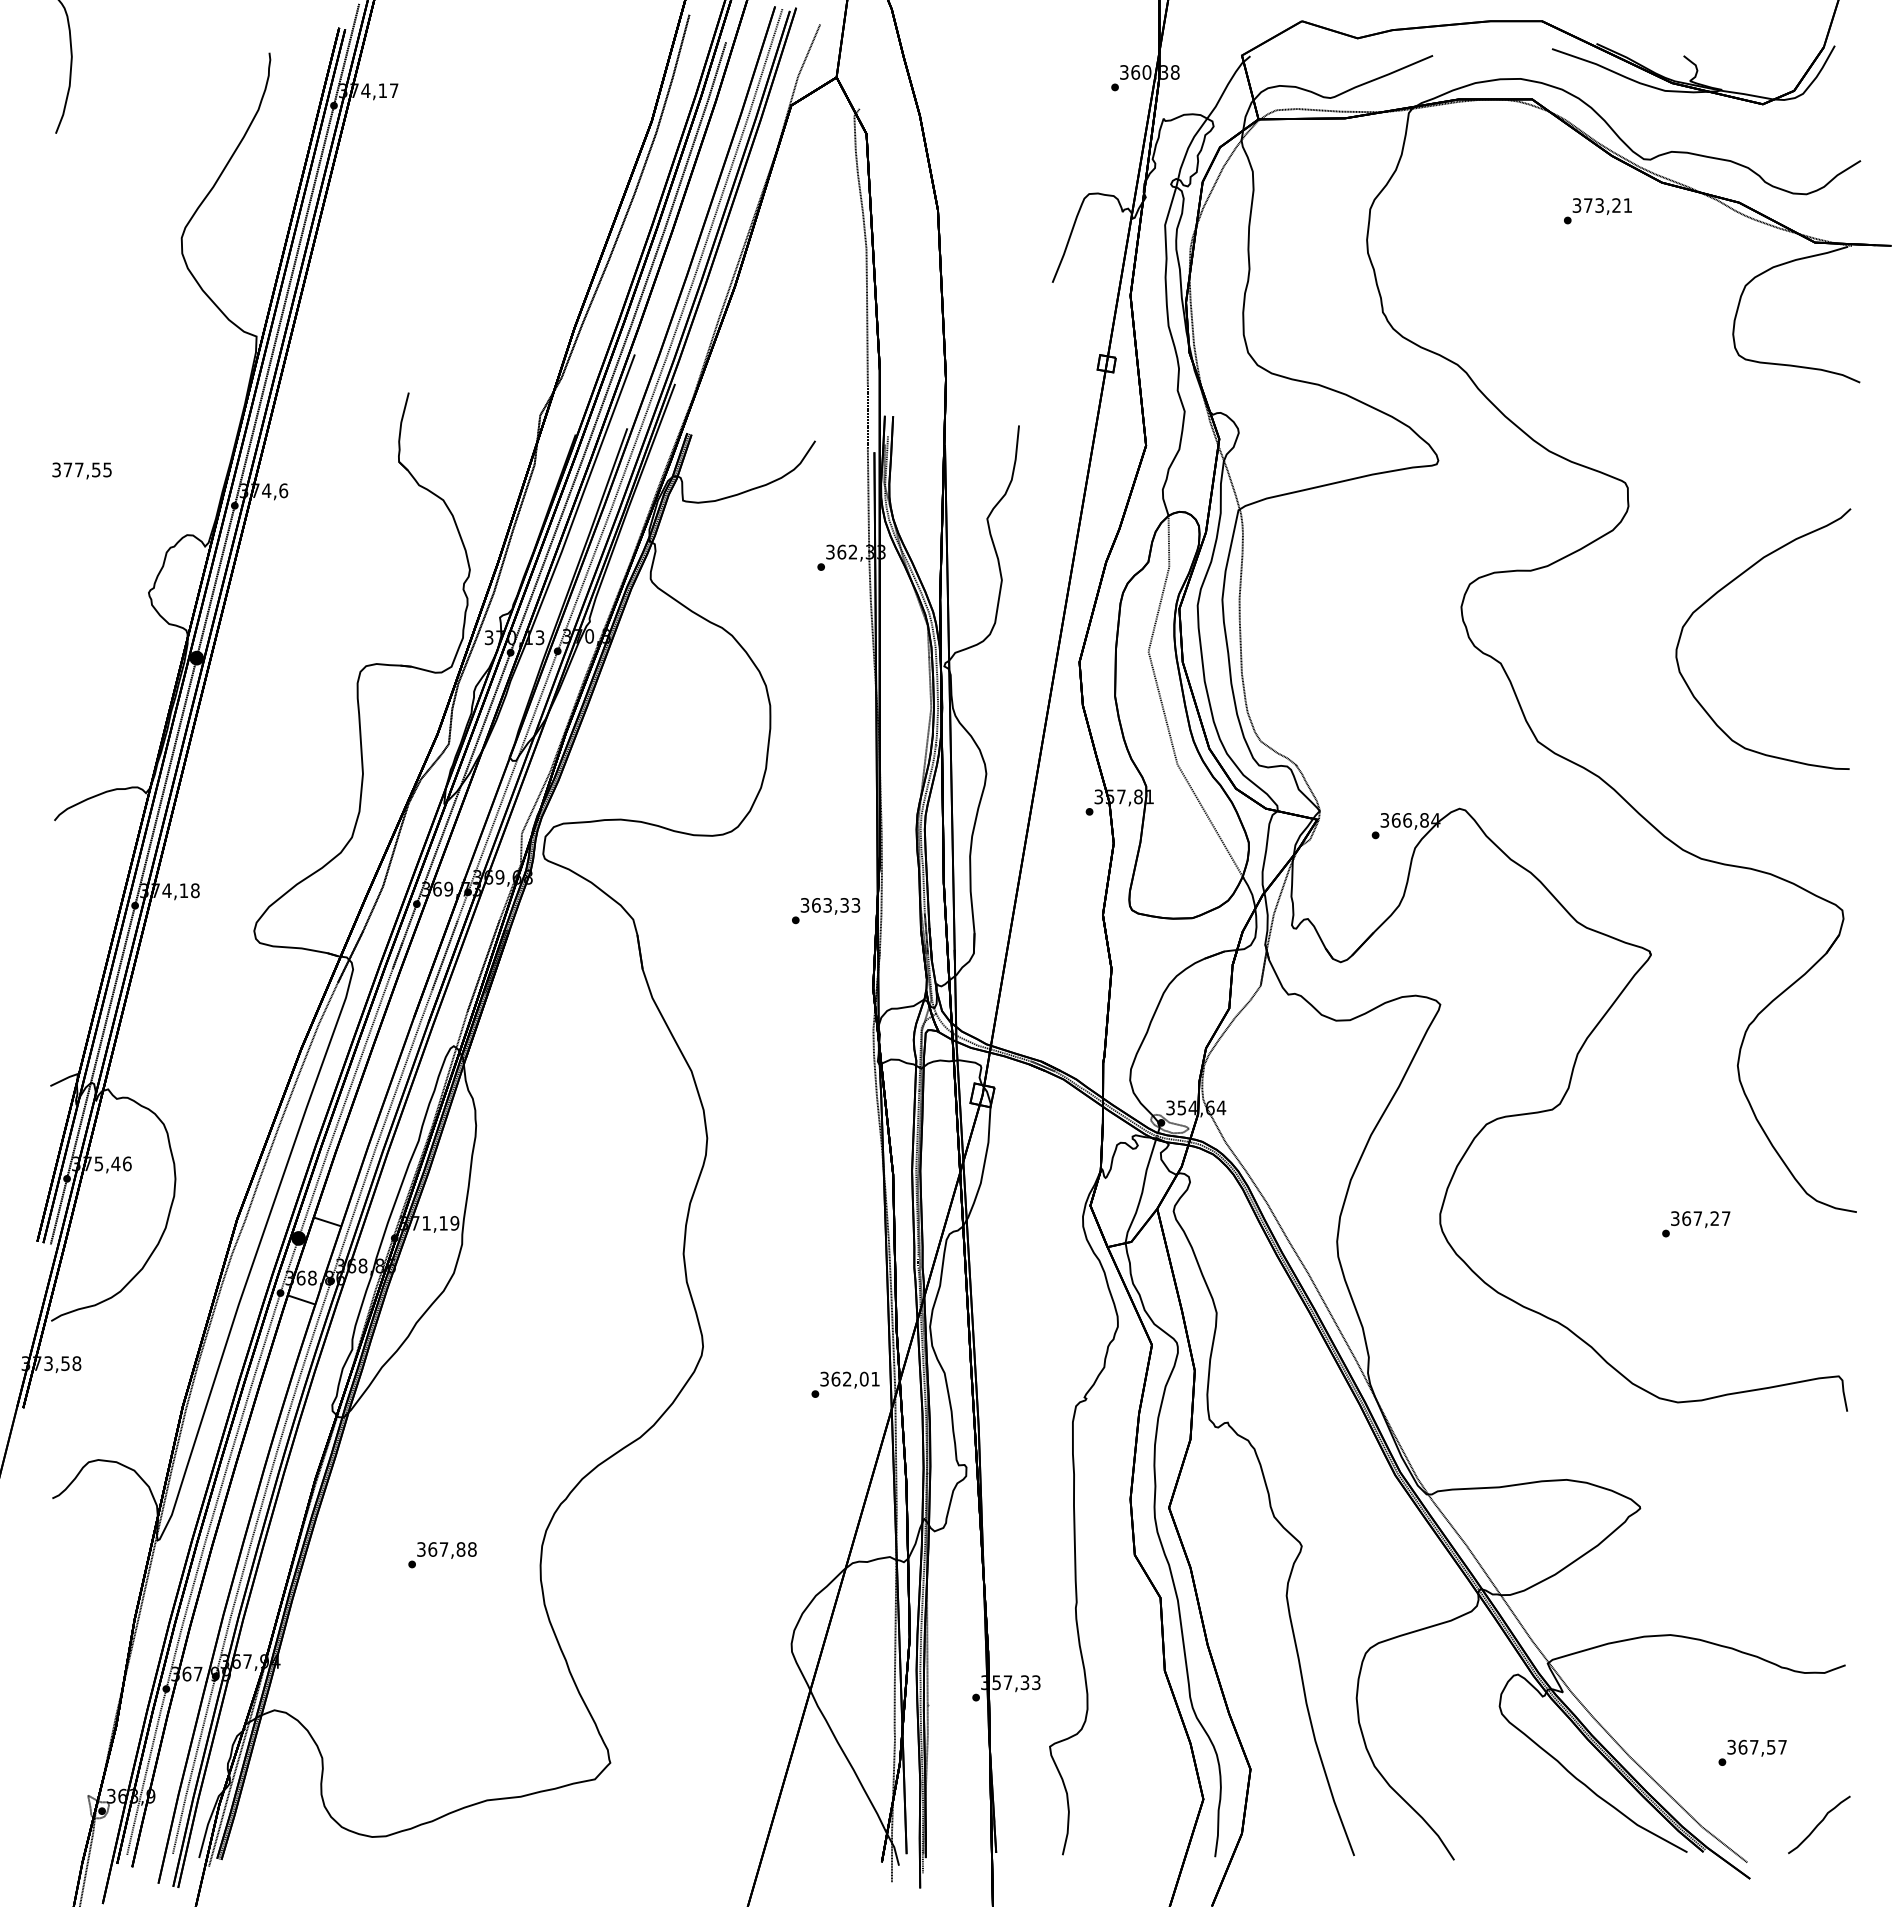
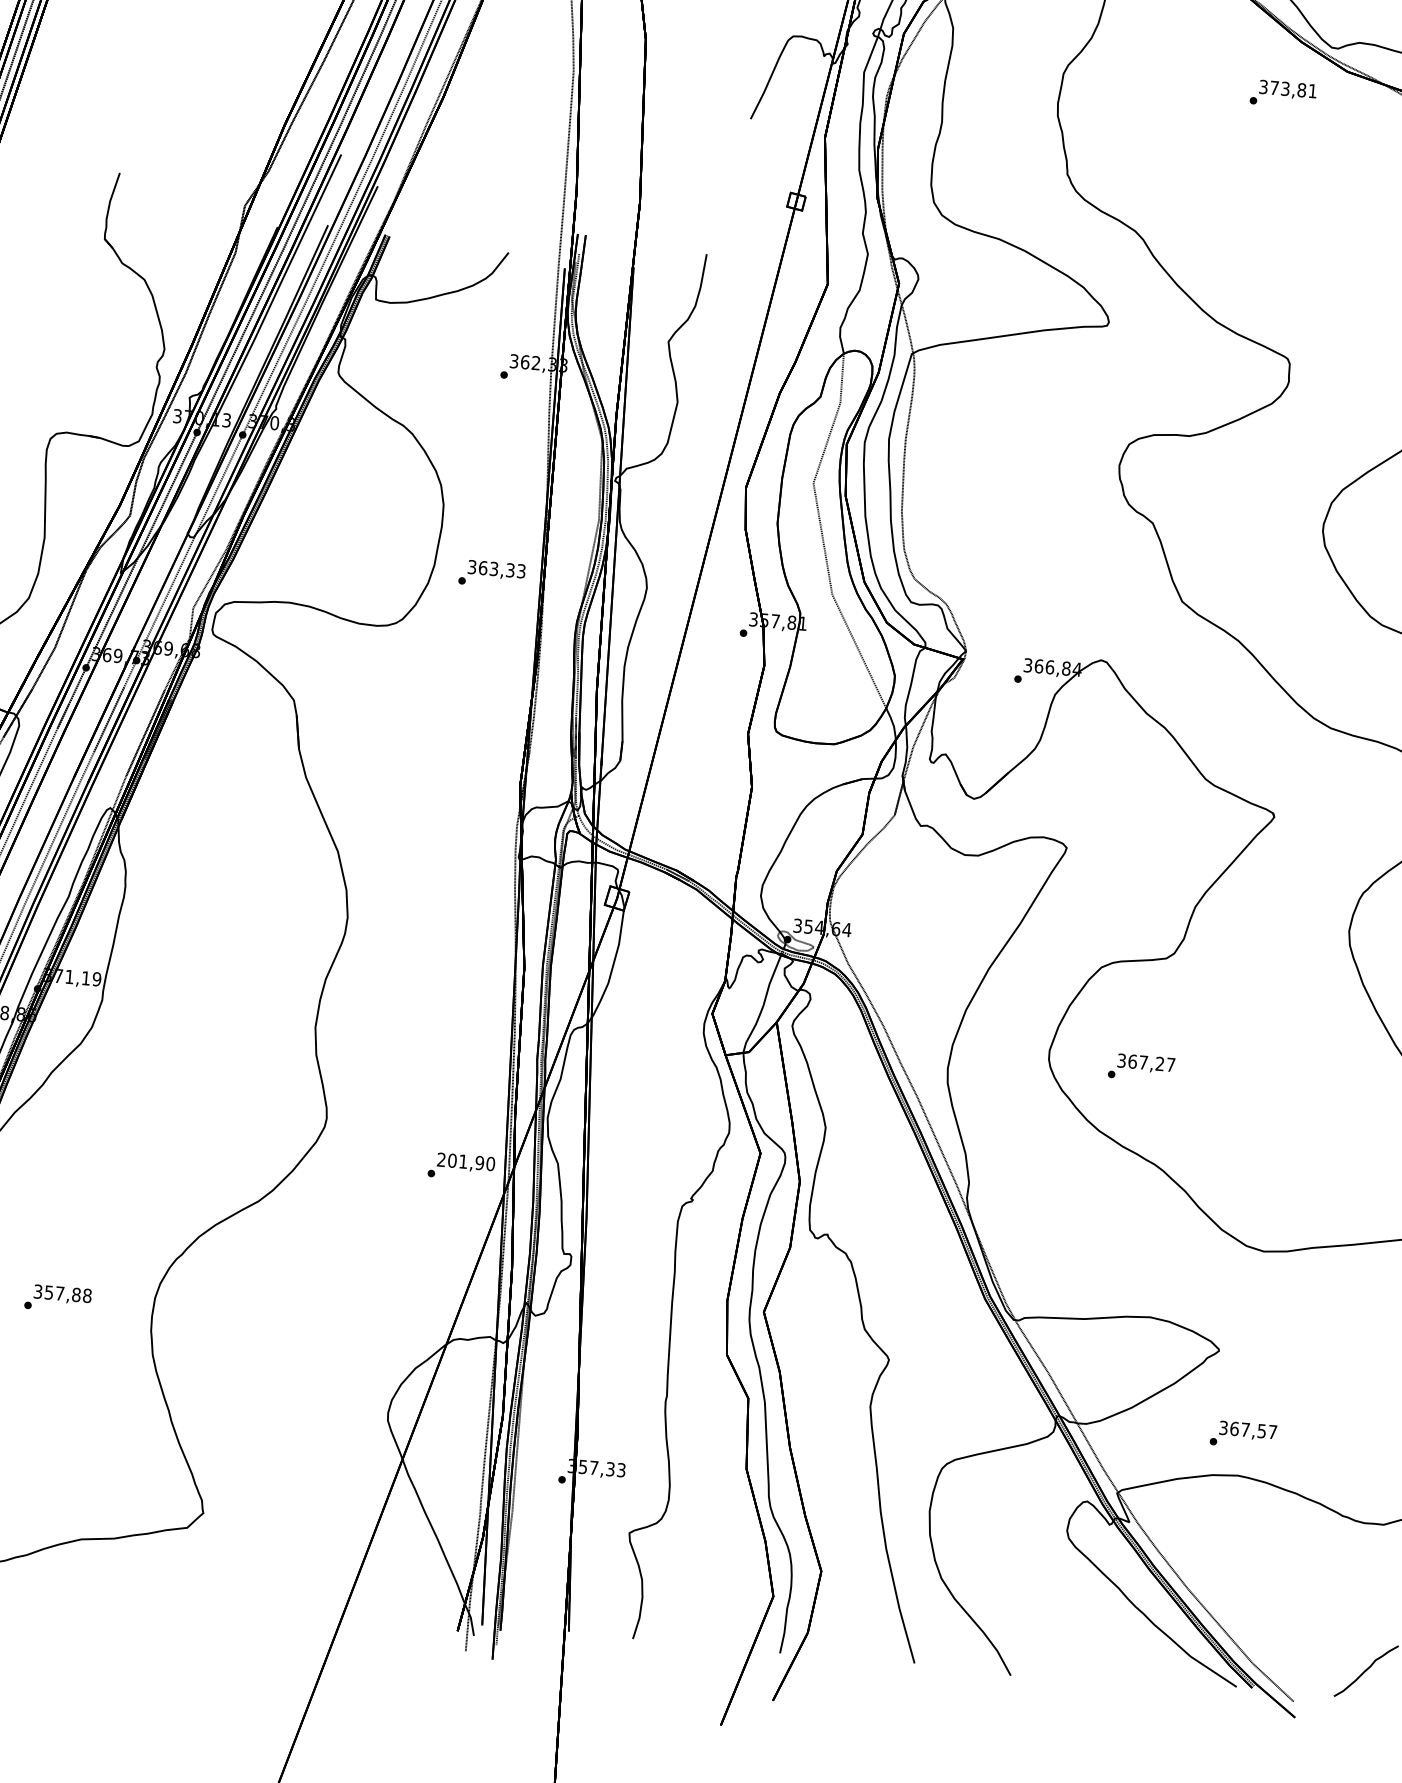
text: (1616, 205) -> (1301, 90), 373,21 -> 373,81
text: (826, 911) -> (492, 574), moved
text: (1696, 1224) -> (1141, 1068), moved
text: (849, 1378) -> (465, 1161), 362,01 -> 201,90
text: (432, 1549) -> (48, 1292), 367,88 -> 357,88
text: (1752, 1752) -> (1243, 1434), moved

